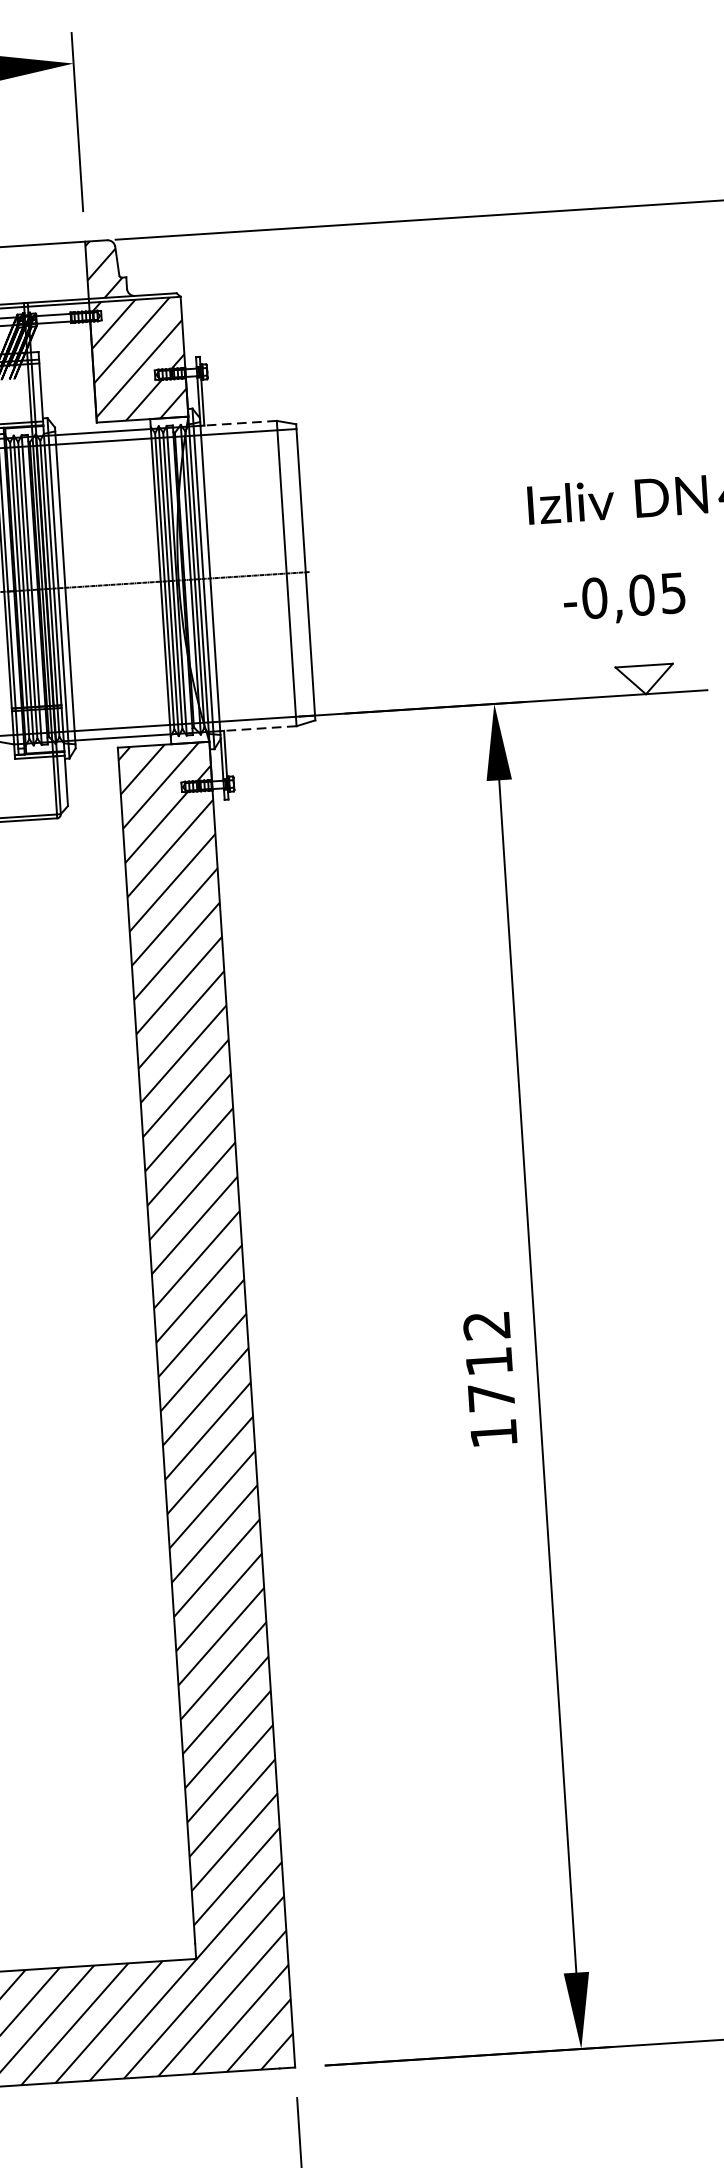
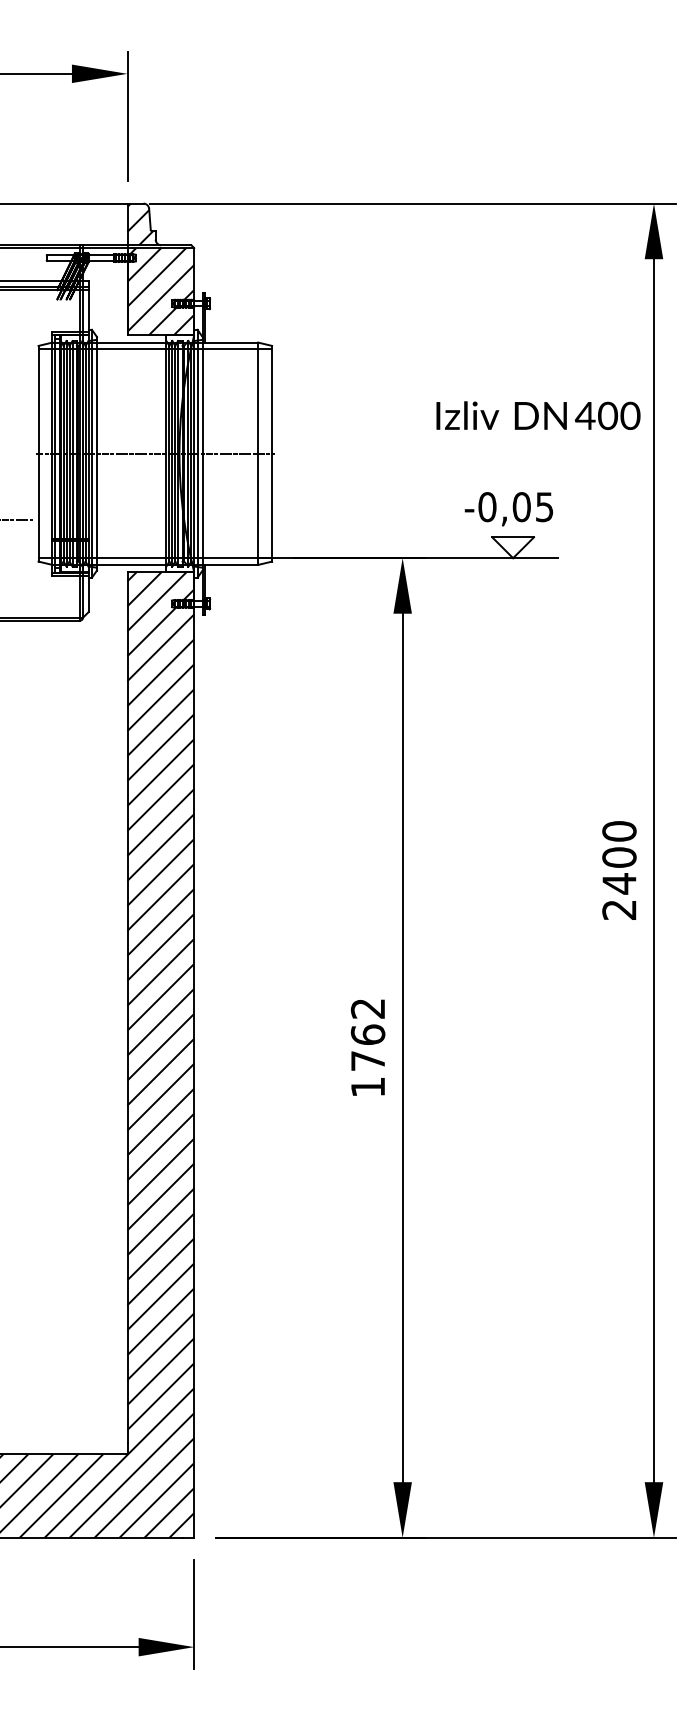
line: (240, 423) -> (231, 342), dashed -> solid
text: (623, 599) -> (508, 509), moved
line: (259, 727) -> (231, 564), dashed -> solid
text: (488, 1361) -> (367, 1034), 1712 -> 1762

